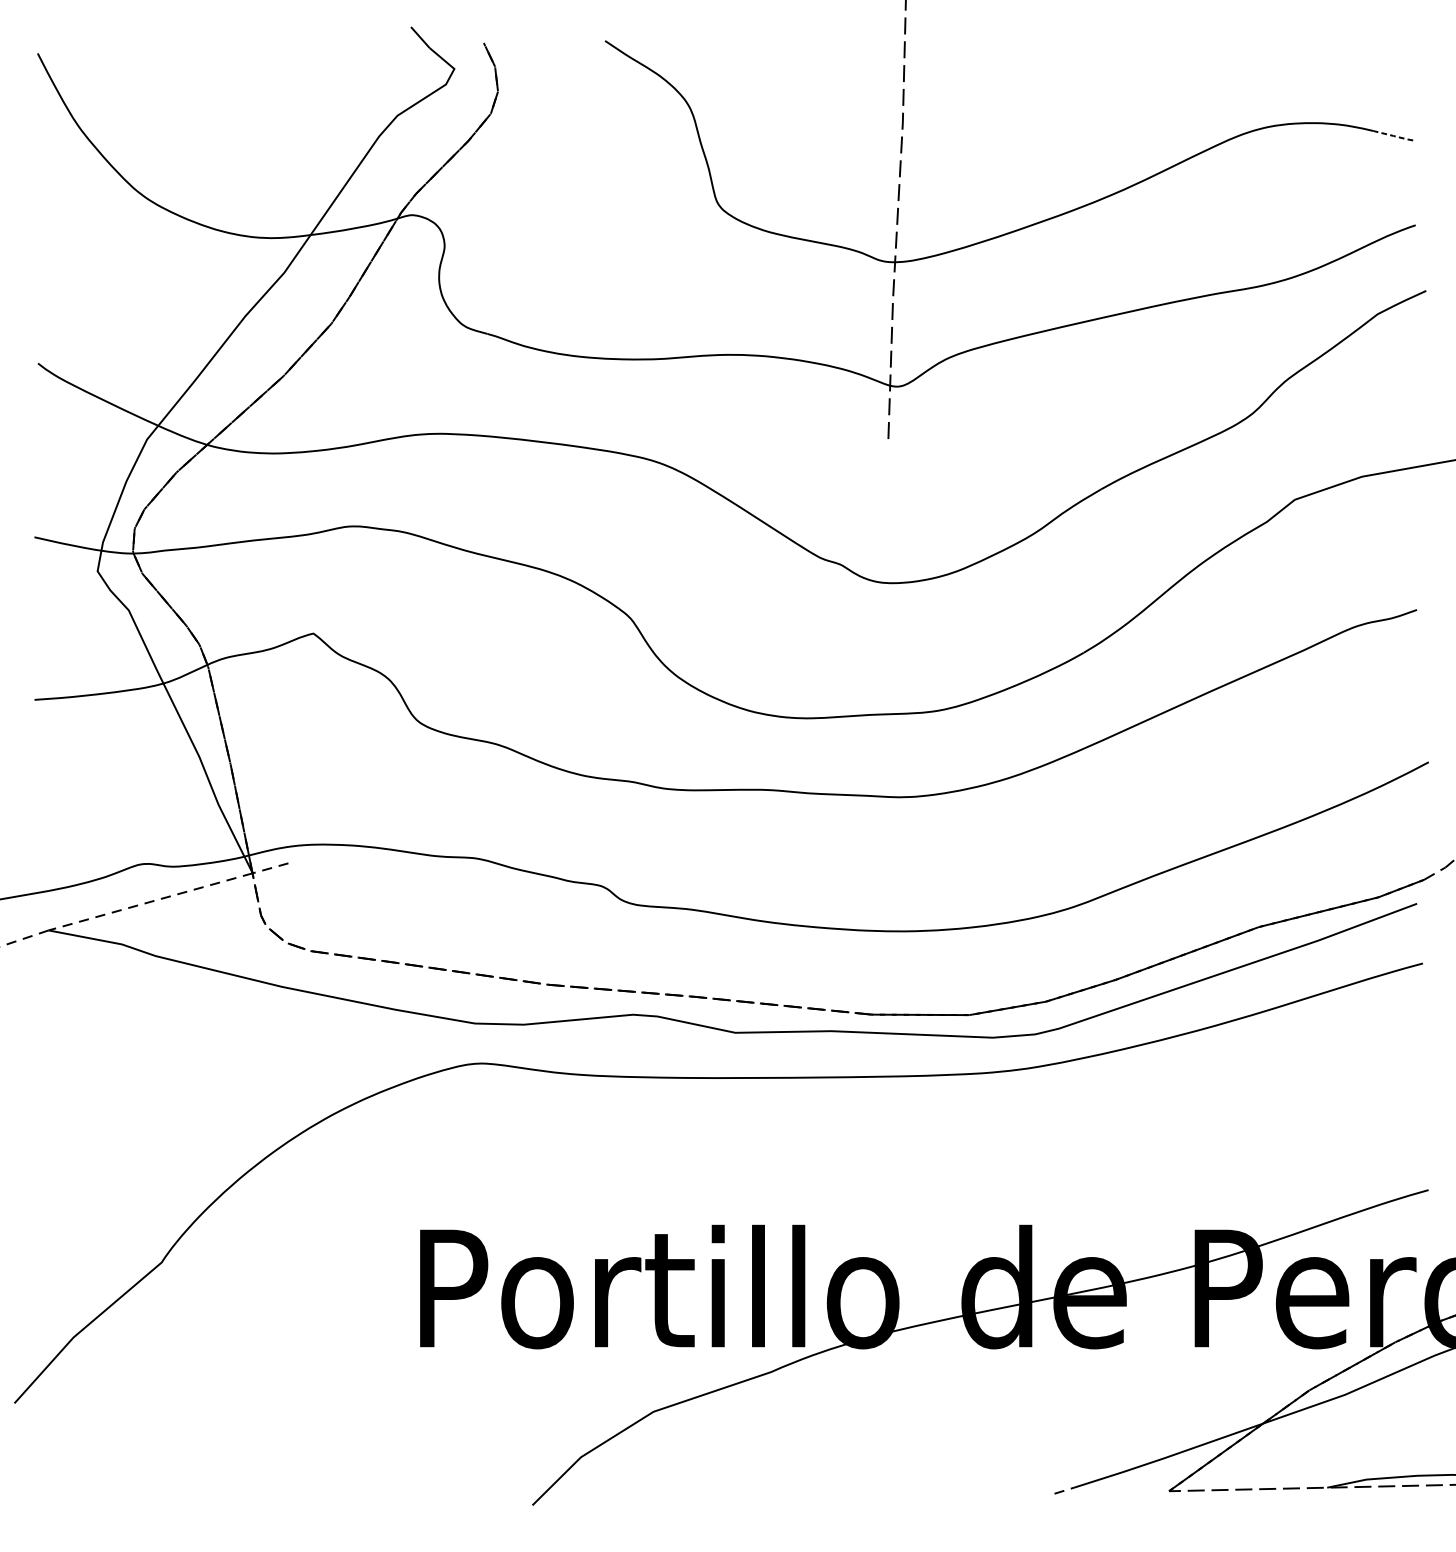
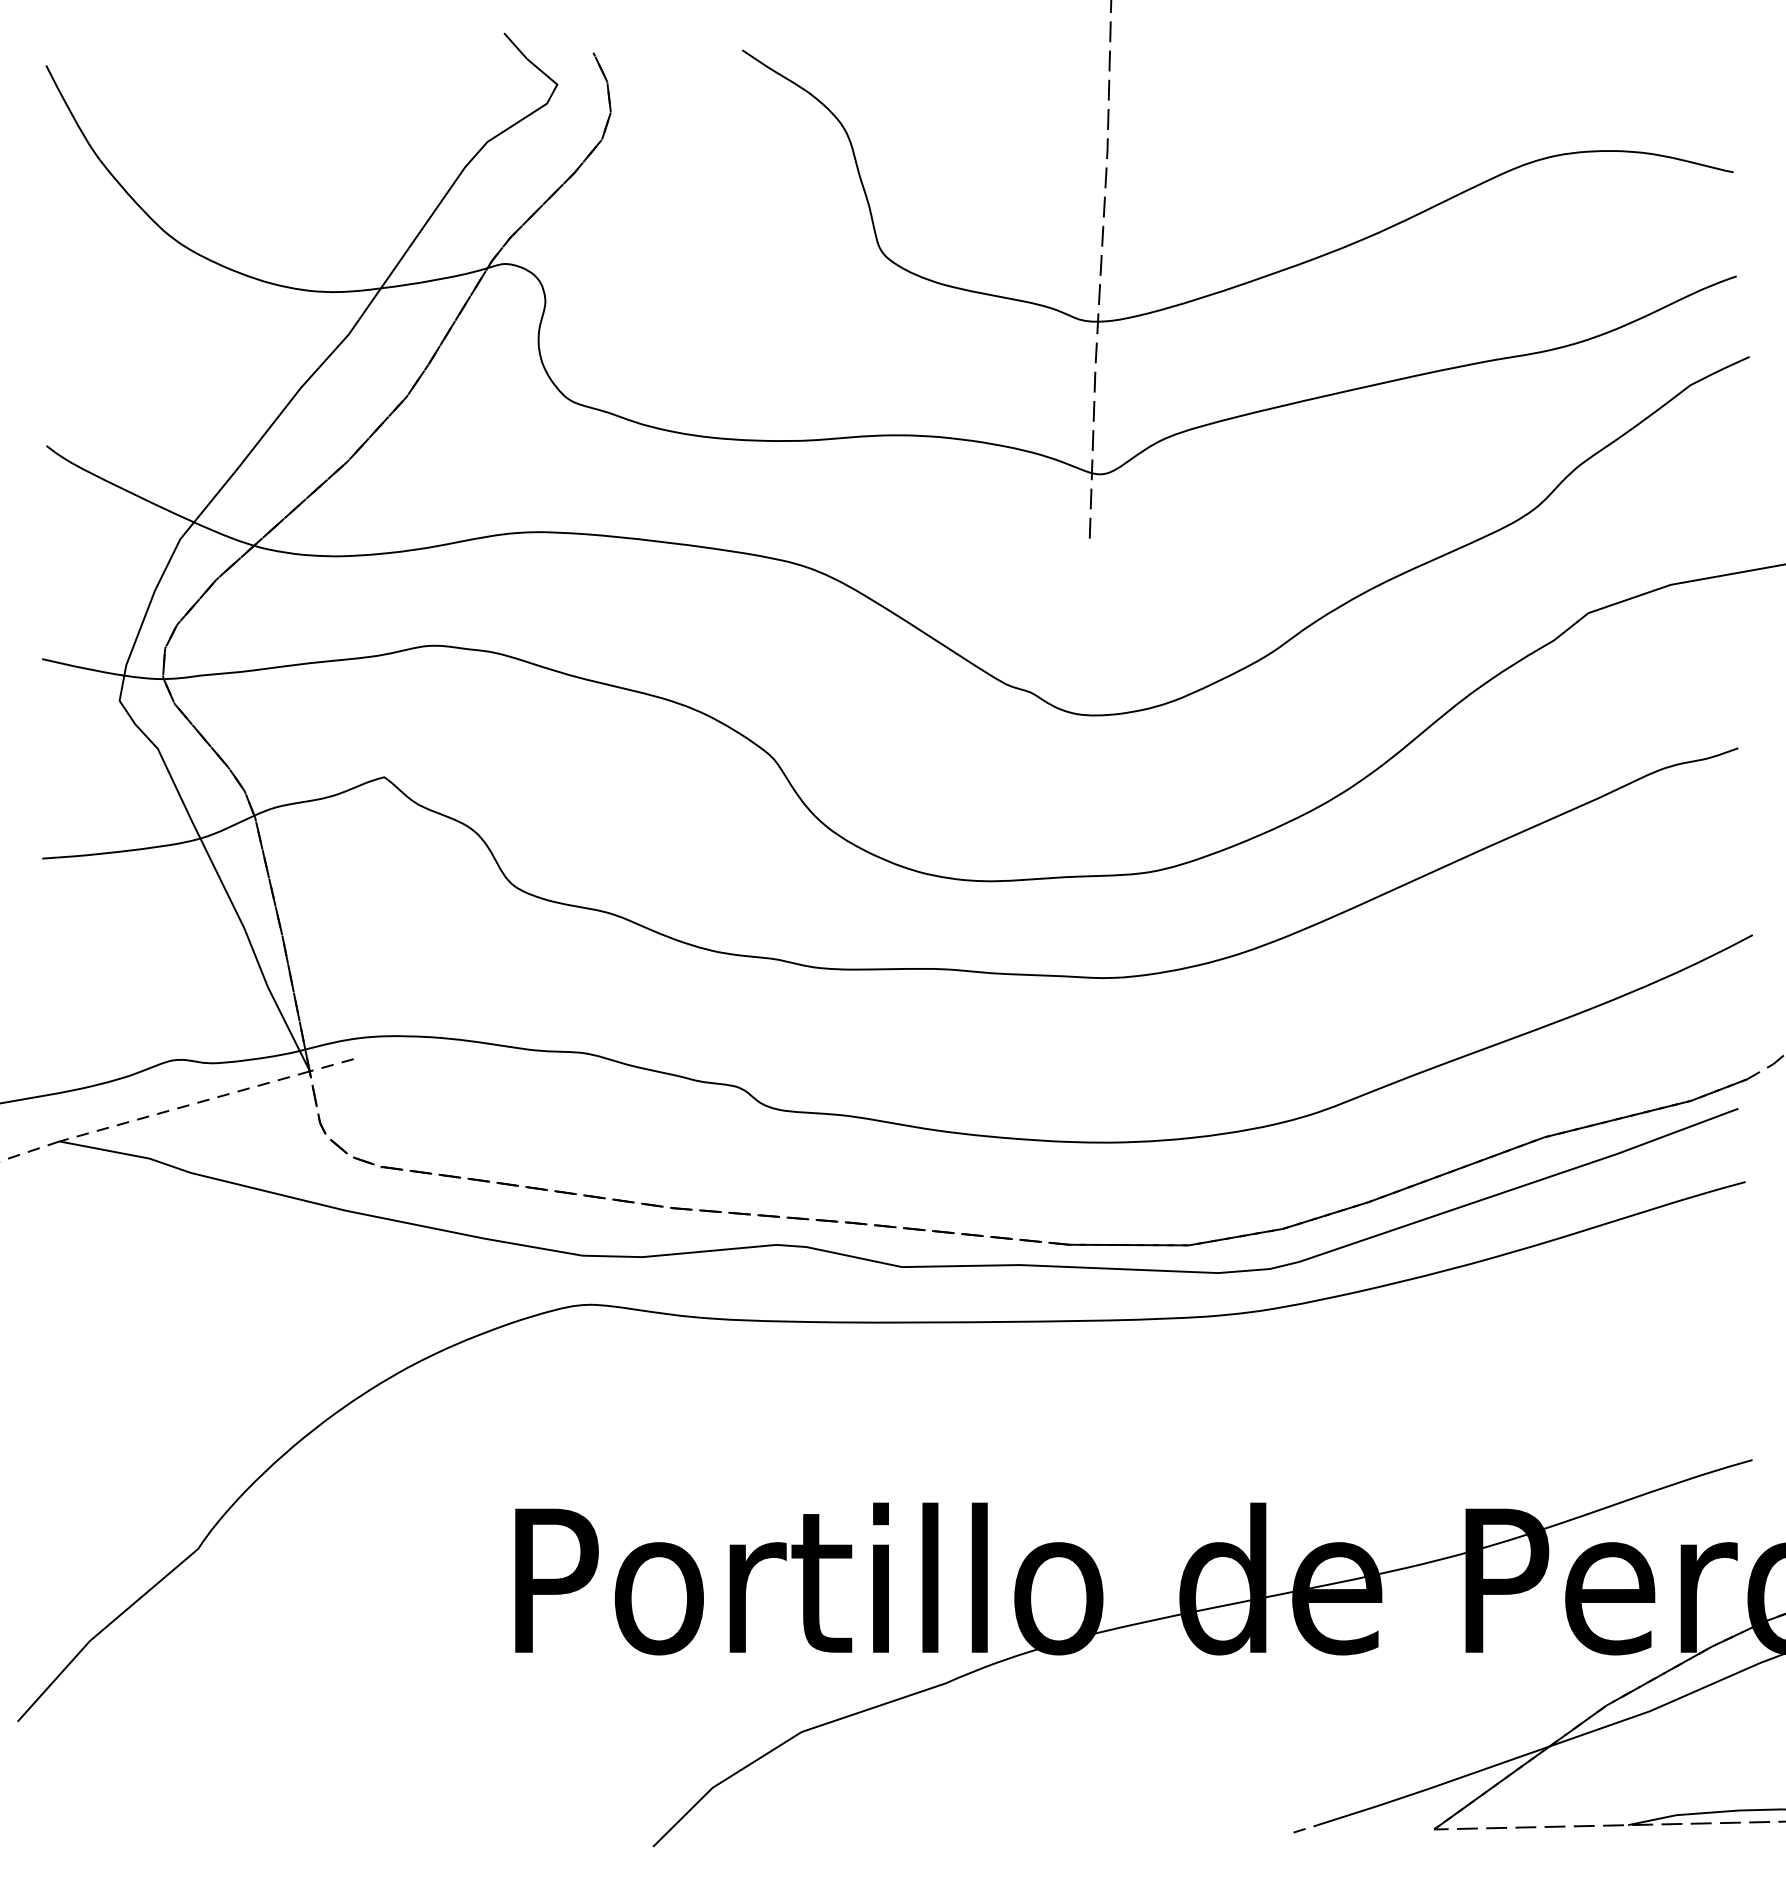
line: (1393, 135) -> (1709, 166), dashed -> solid

